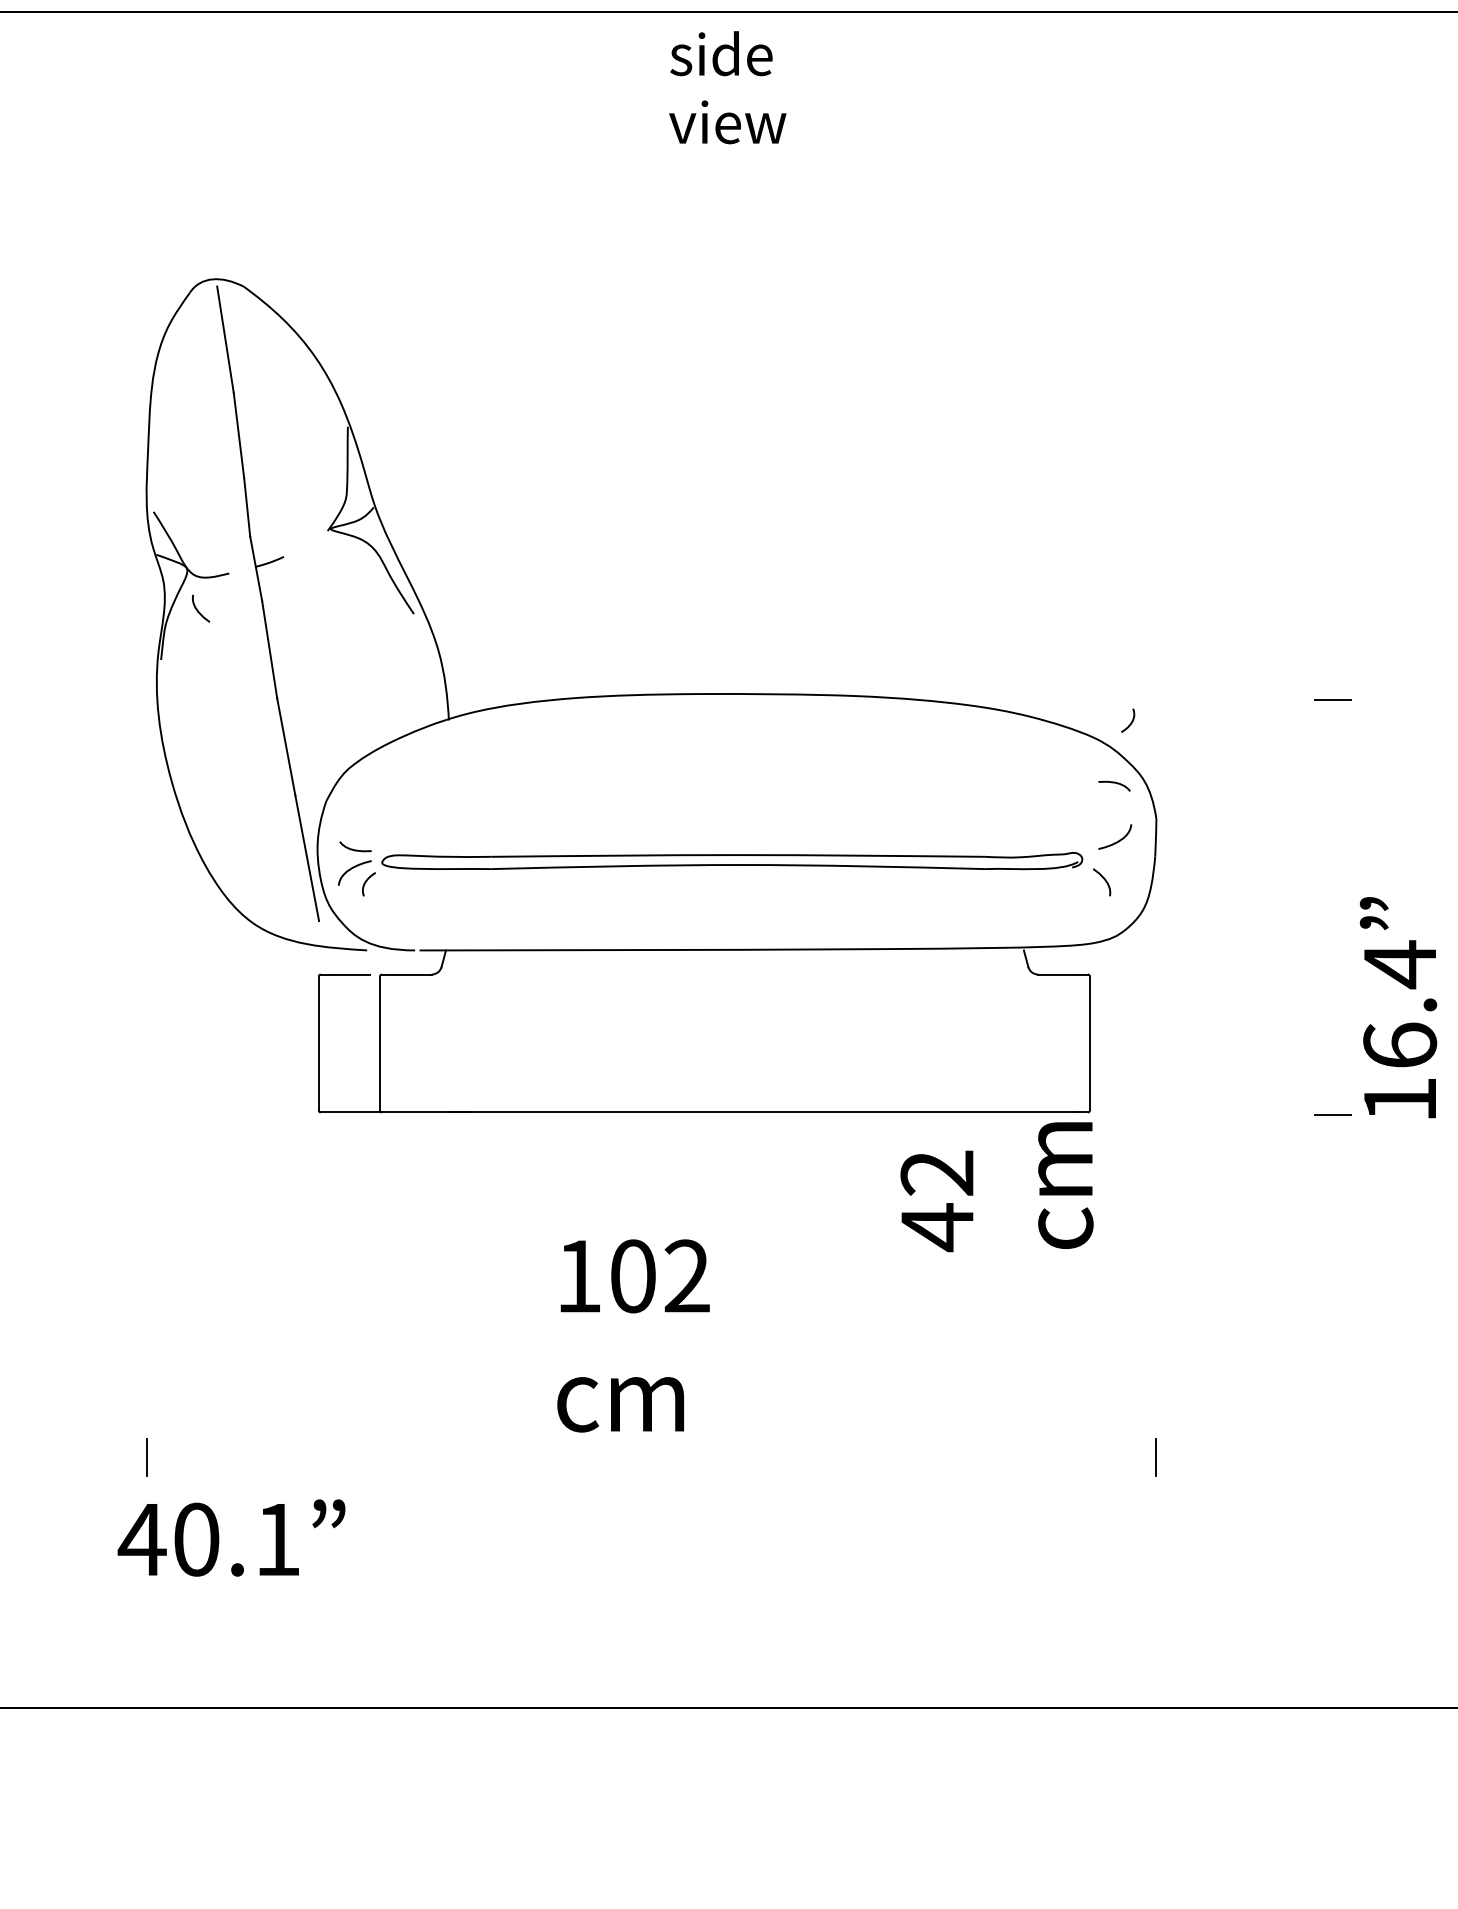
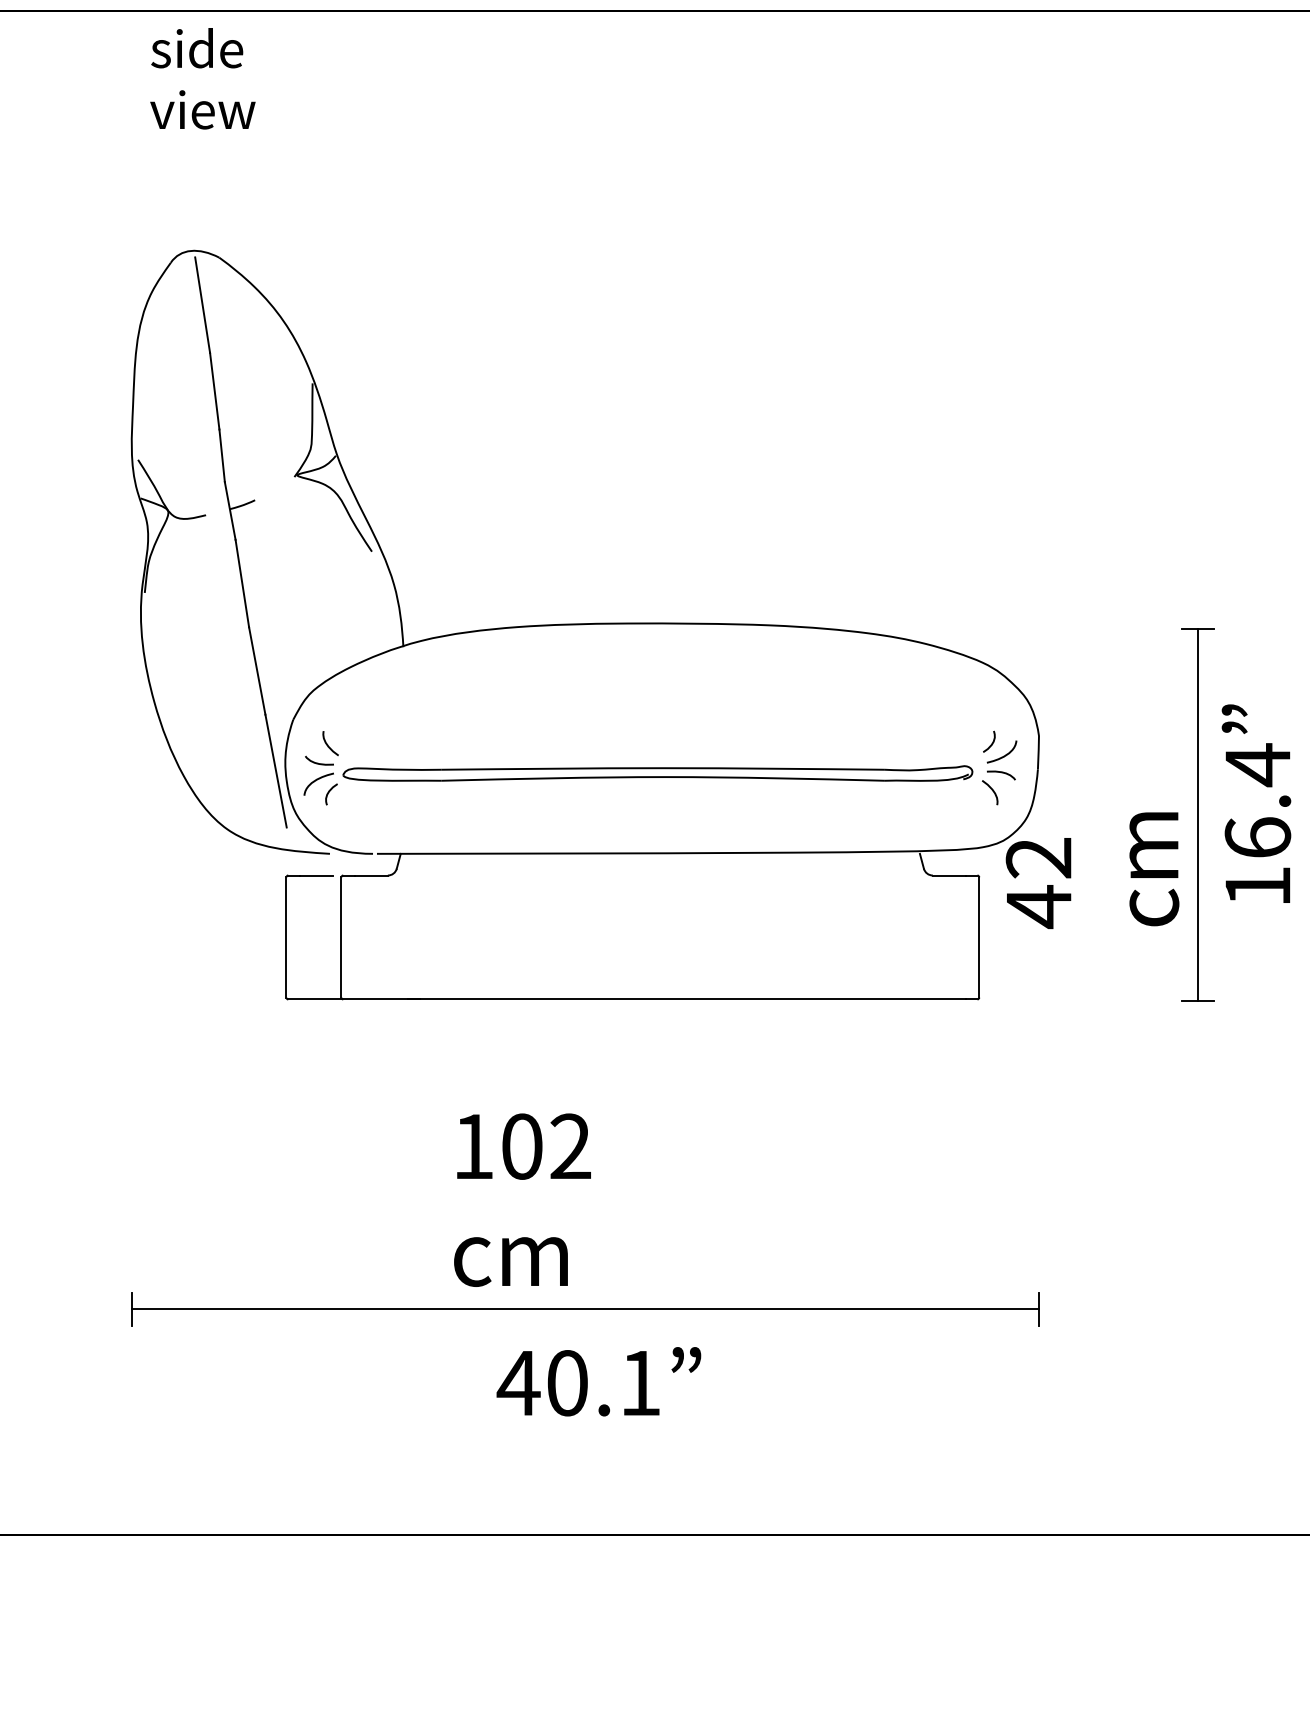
text: (727, 87) -> (202, 78), moved
curve: (198, 610) -> (328, 745), moved
curve: (1130, 722) -> (991, 743), moved
curve: (1114, 783) -> (1001, 773), moved
line: (1333, 906) -> (1198, 814), added
text: (1398, 1007) -> (1256, 803), moved
text: (996, 1187) -> (1092, 870), moved
text: (633, 1335) -> (522, 1199), moved
line: (651, 1457) -> (585, 1309), added
text: (231, 1537) -> (598, 1381), moved

